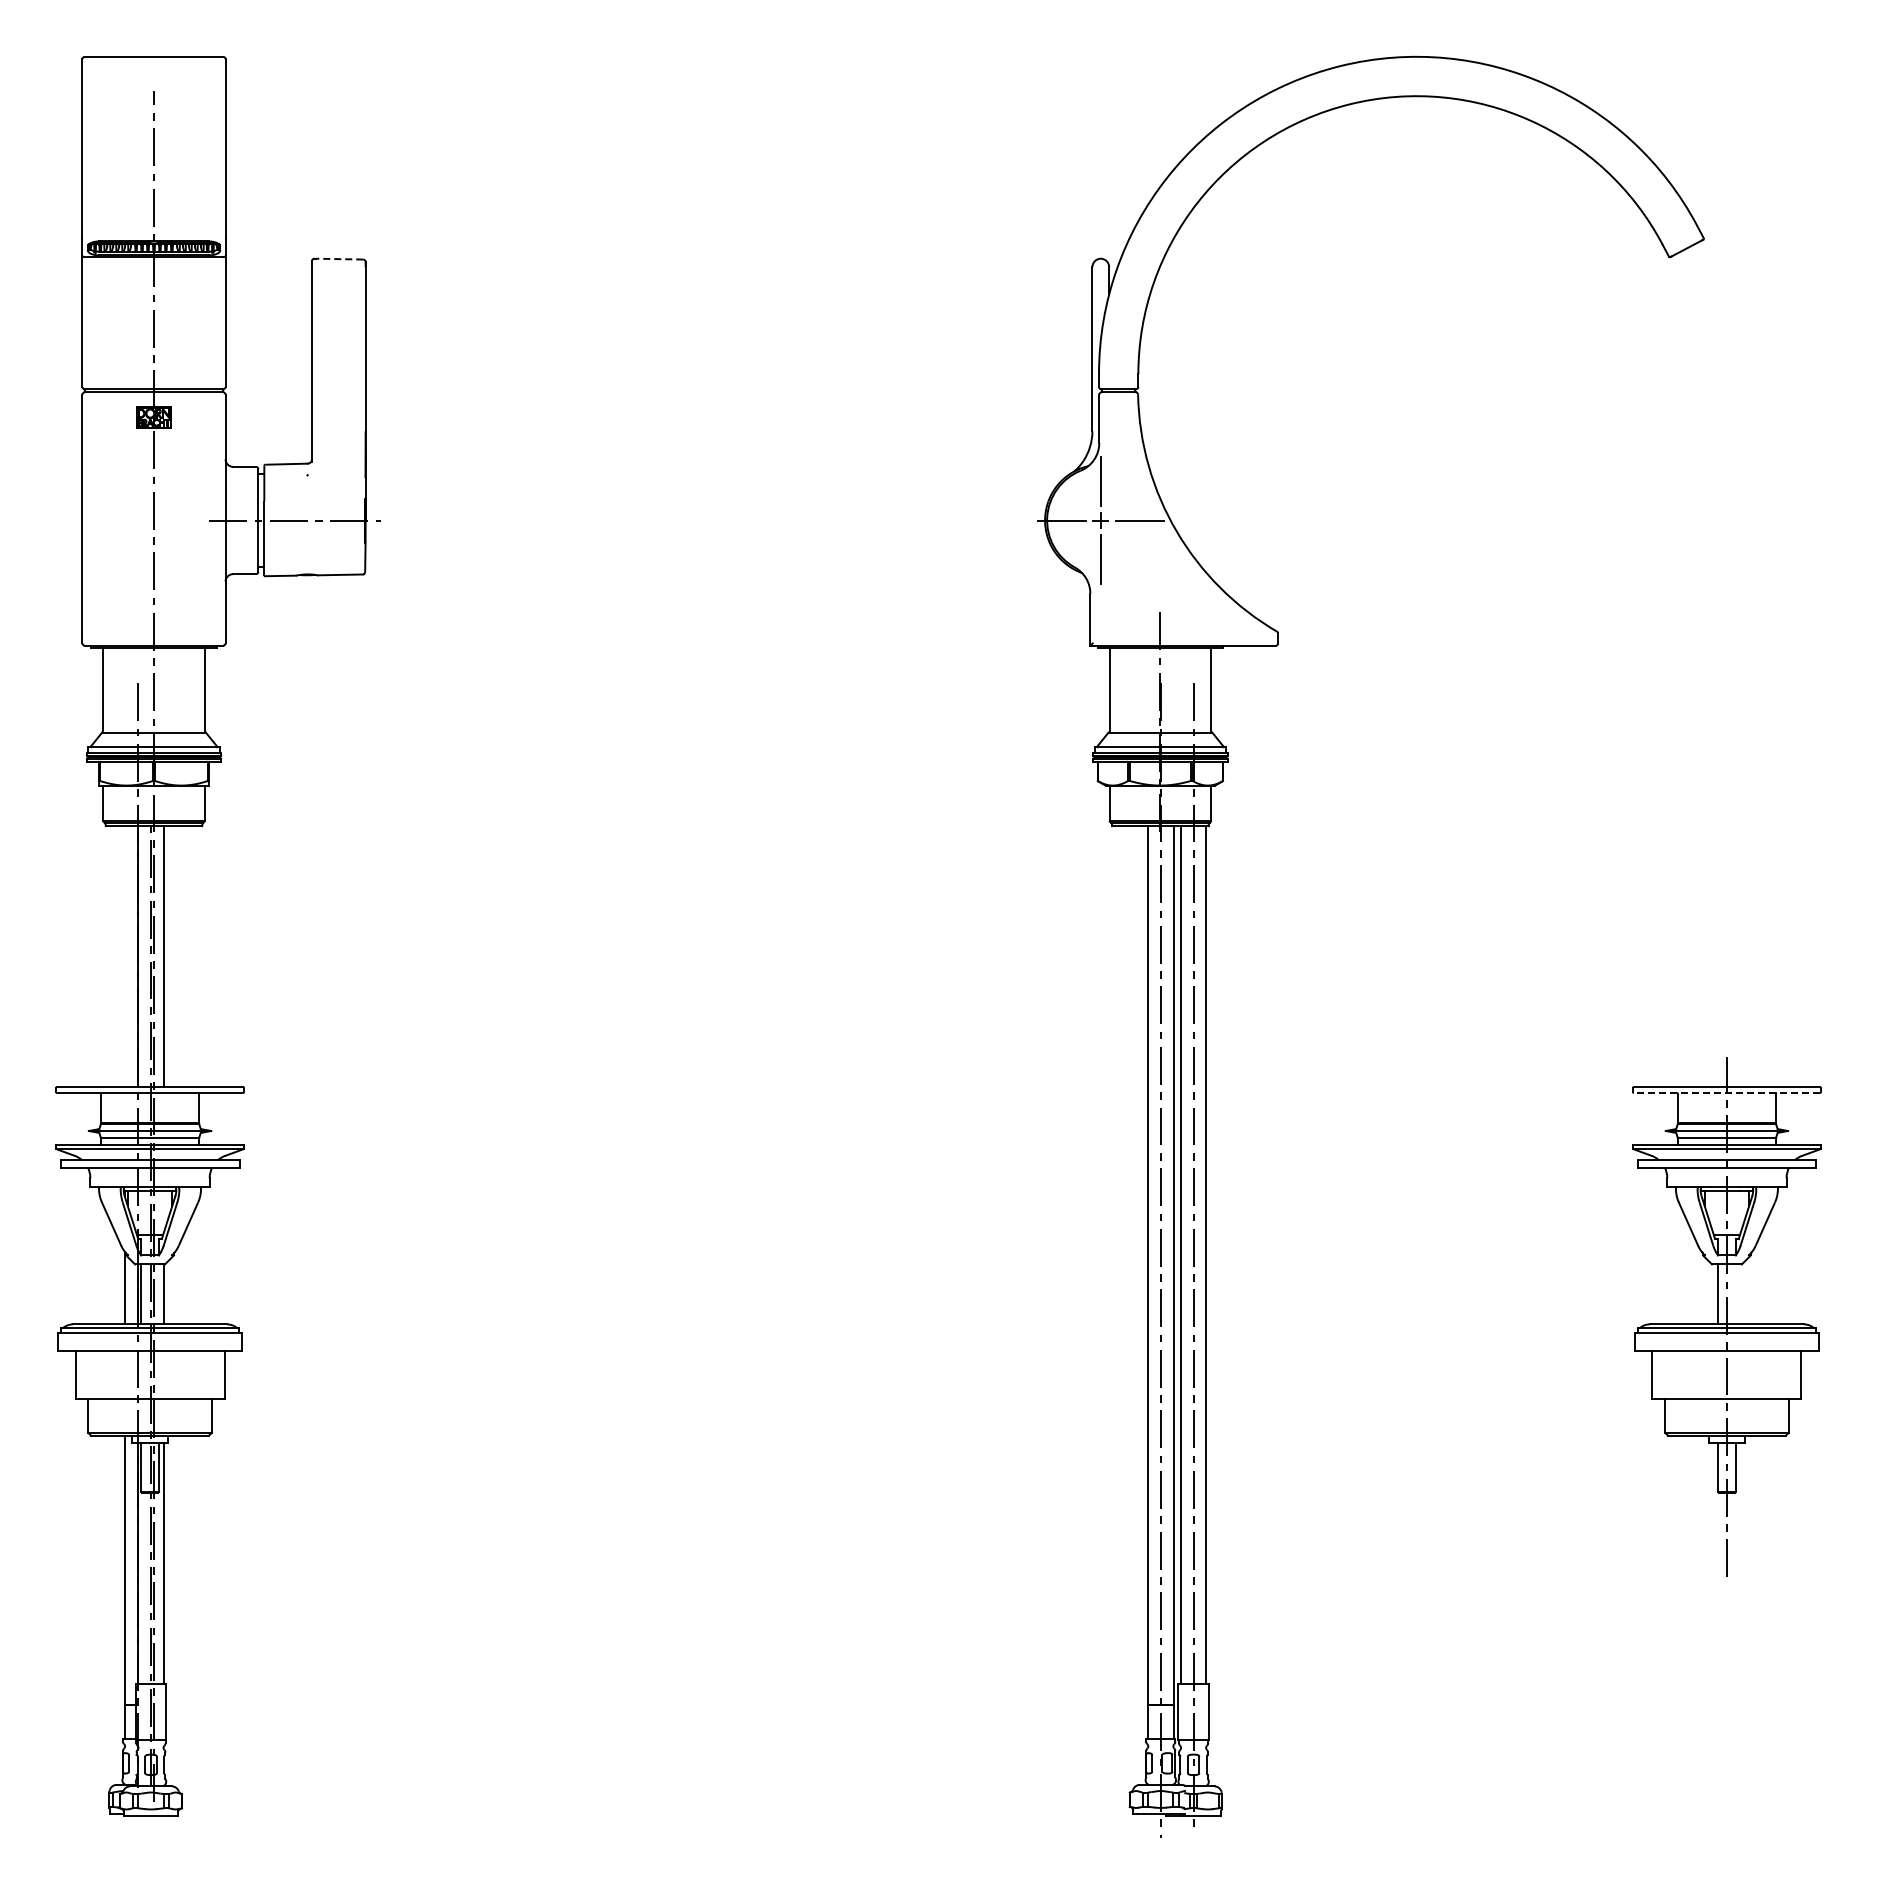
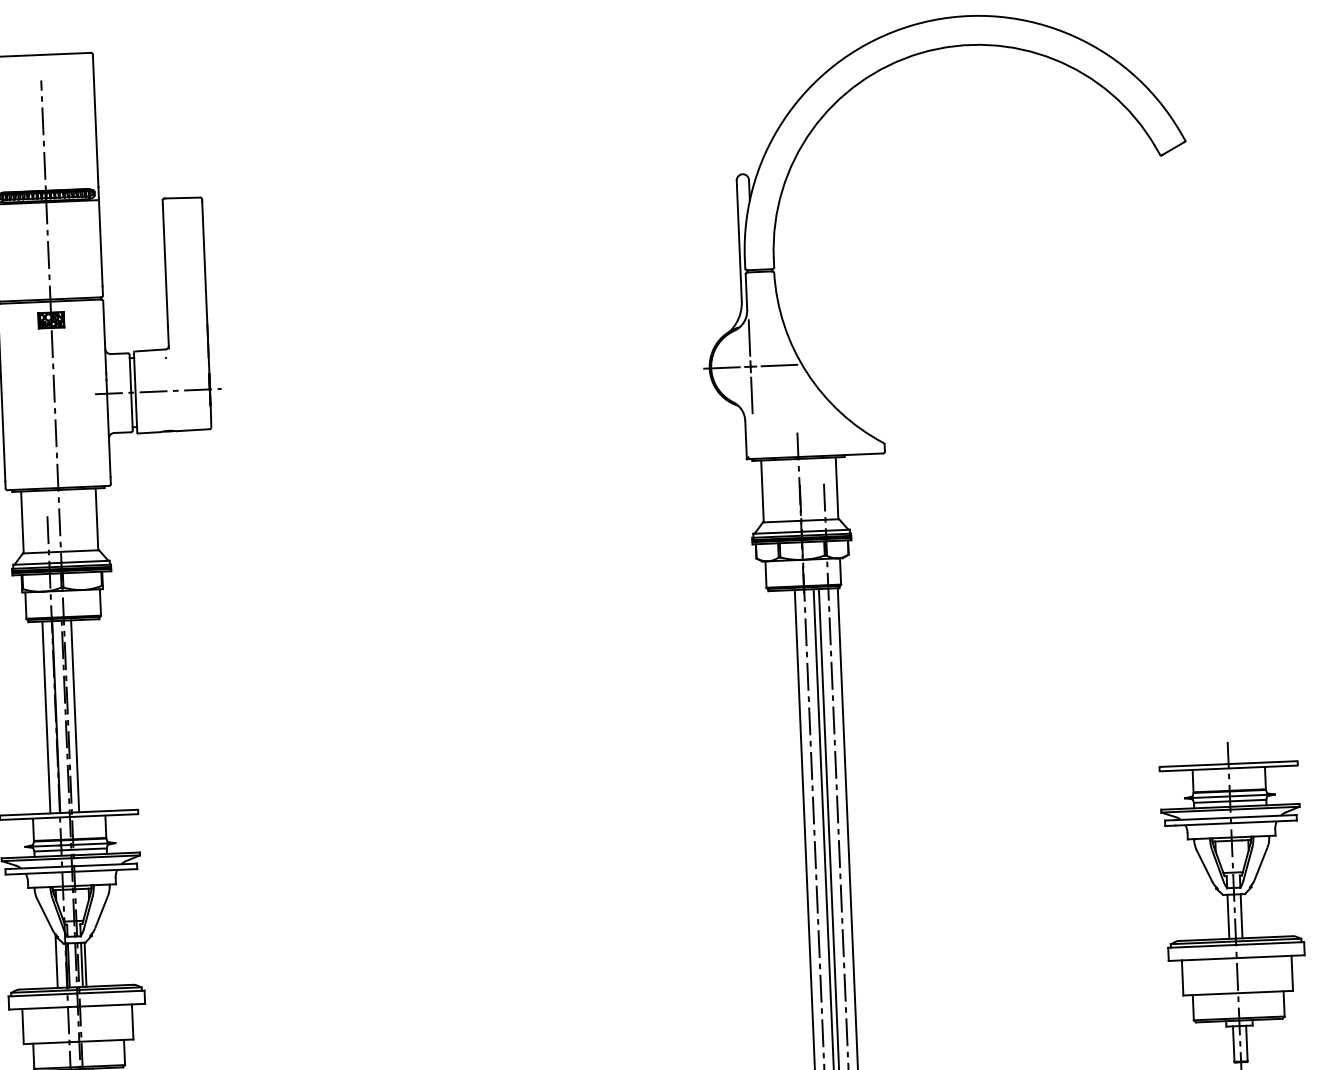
line: (339, 259) -> (182, 198), dashed -> solid
line: (124, 956) -> (46, 717), added
line: (1726, 1093) -> (1228, 768), dashed -> solid
line: (158, 1294) -> (81, 964), added
line: (1735, 1294) -> (1241, 916), added

